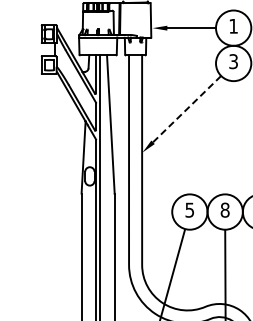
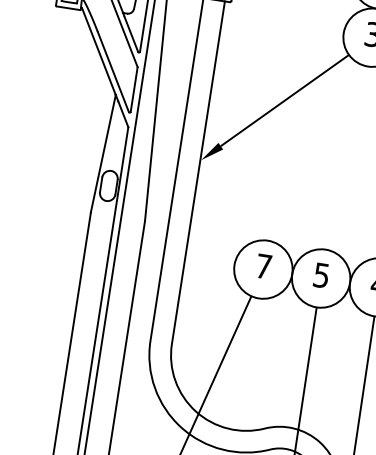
line: (187, 109) -> (285, 101), dashed -> solid
text: (189, 209) -> (263, 265), 5 -> 7
text: (224, 209) -> (320, 274), 8 -> 5

